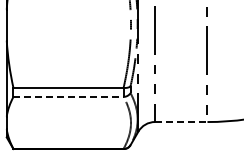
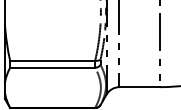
line: (69, 96) -> (53, 67), dashed -> solid
line: (181, 122) -> (139, 87), dashed -> solid

